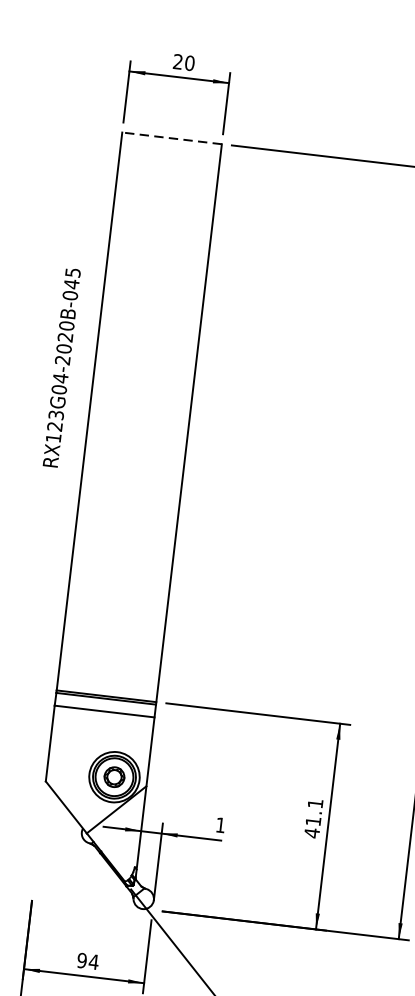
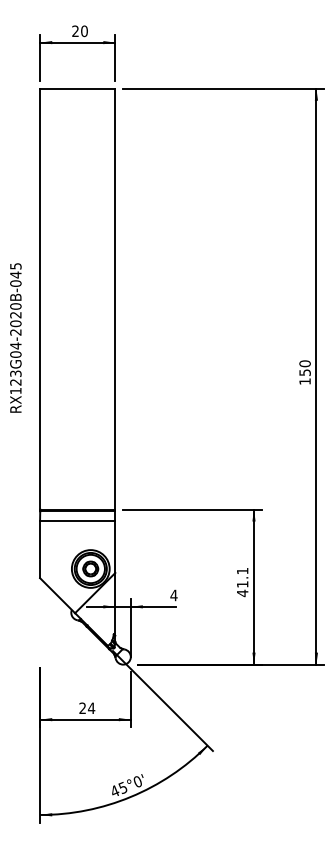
line: (171, 138) -> (77, 88), dashed -> solid
text: (61, 367) -> (15, 337), moved
text: (220, 825) -> (173, 595), 1 -> 4
text: (81, 960) -> (82, 708), 94 -> 24

